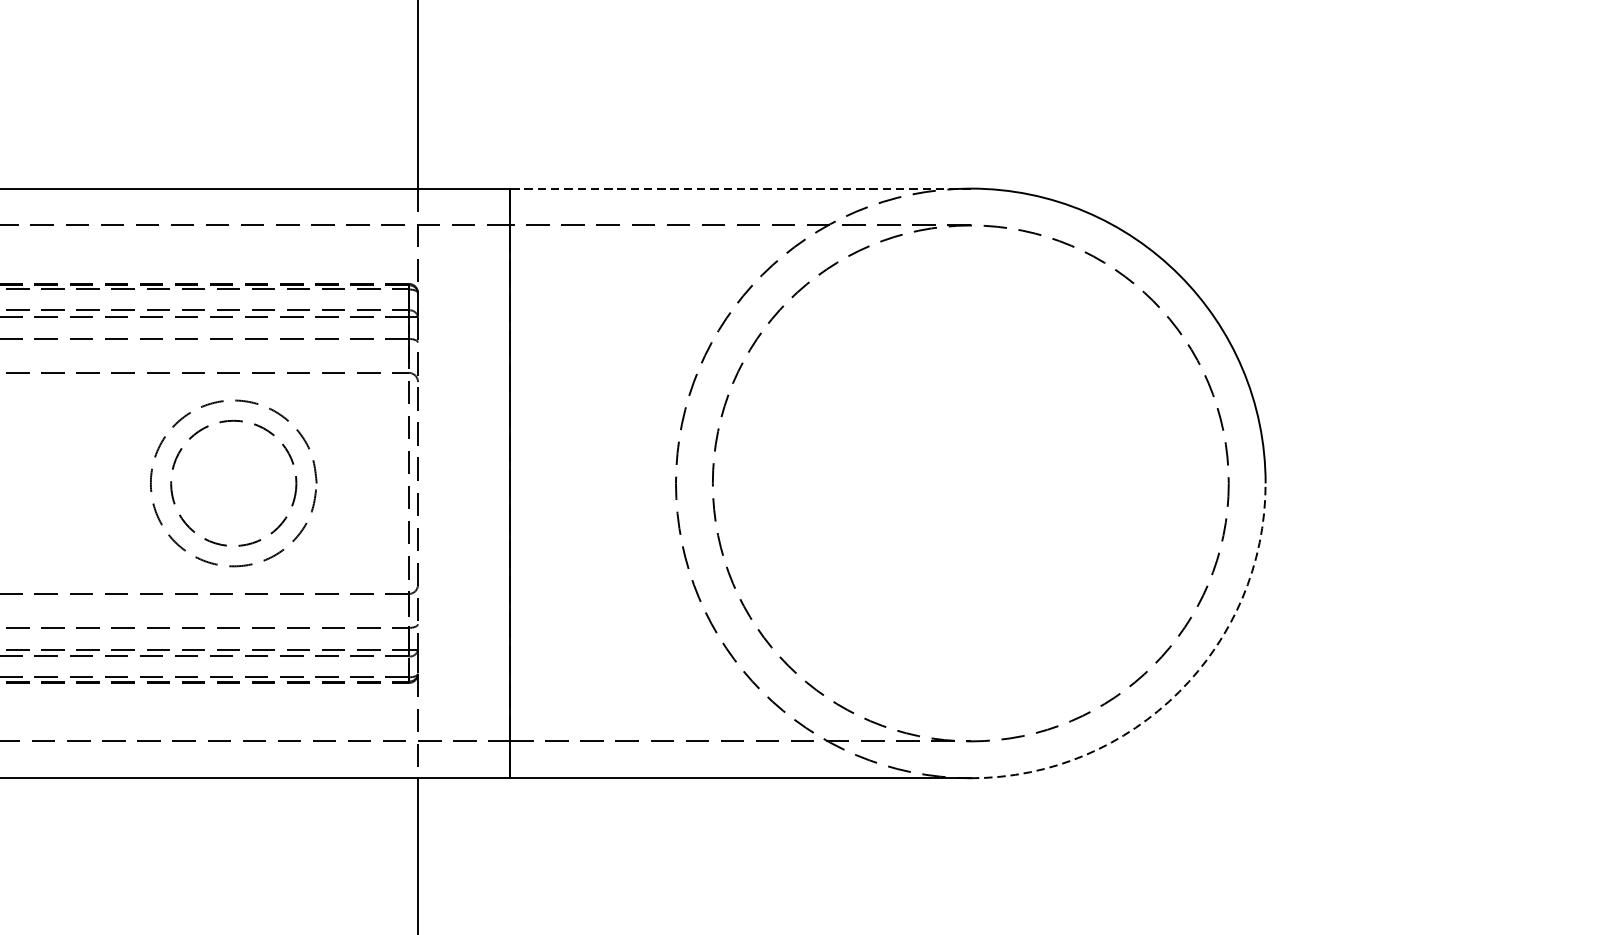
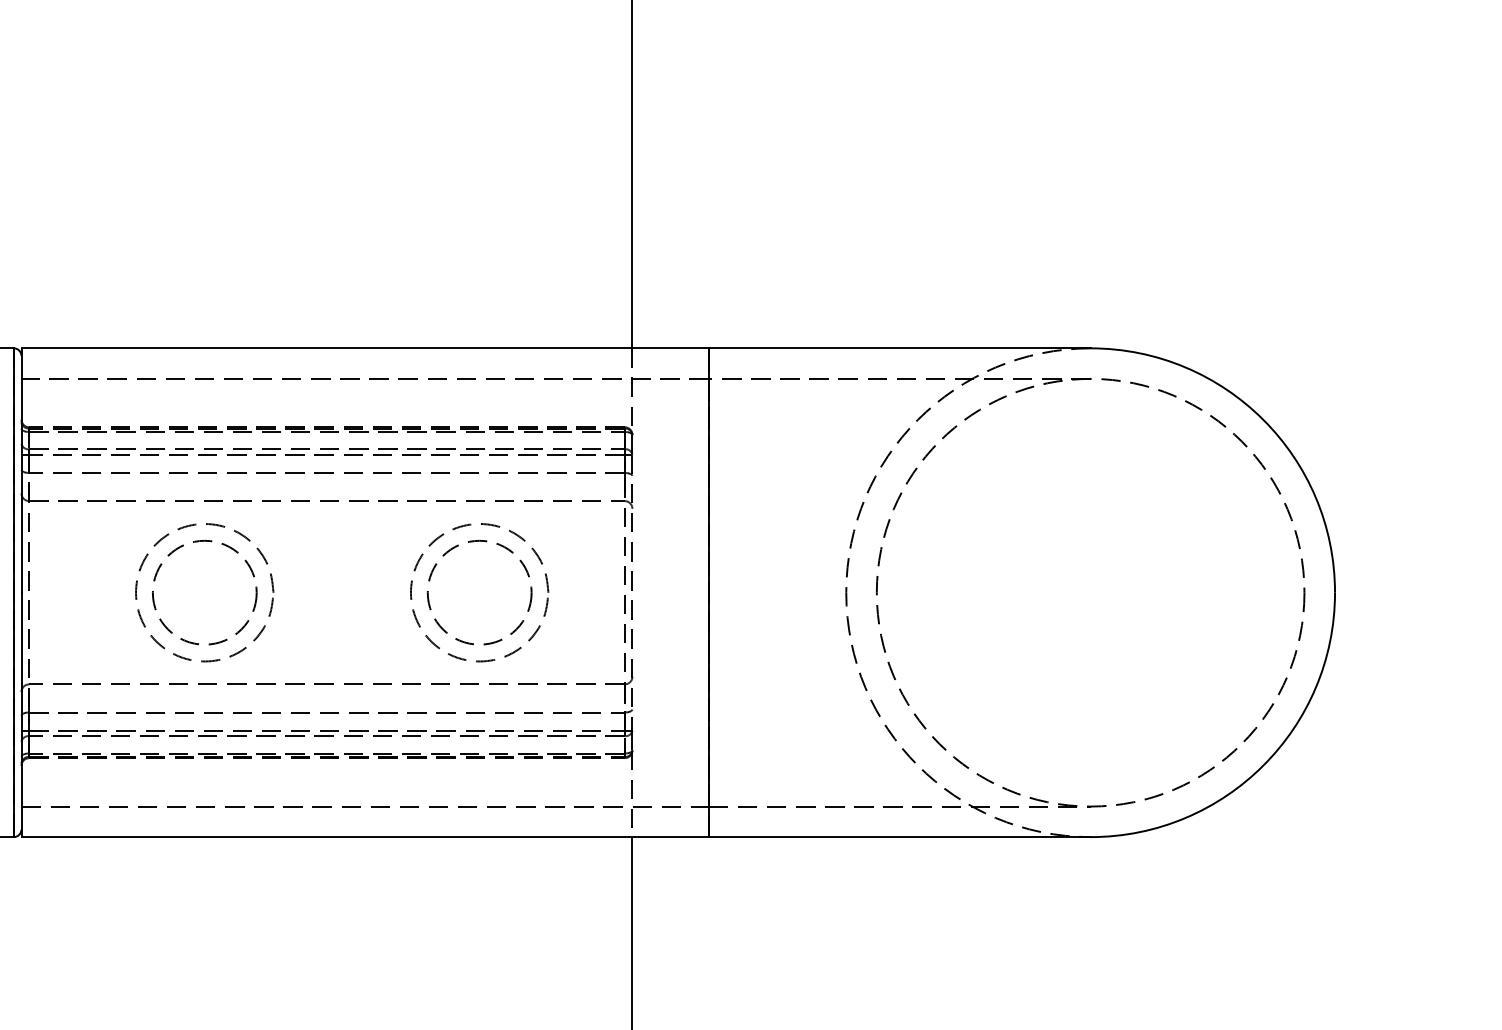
line: (740, 188) -> (899, 348), dashed -> solid
arc: (1179, 691) -> (1263, 765), dashed -> solid

